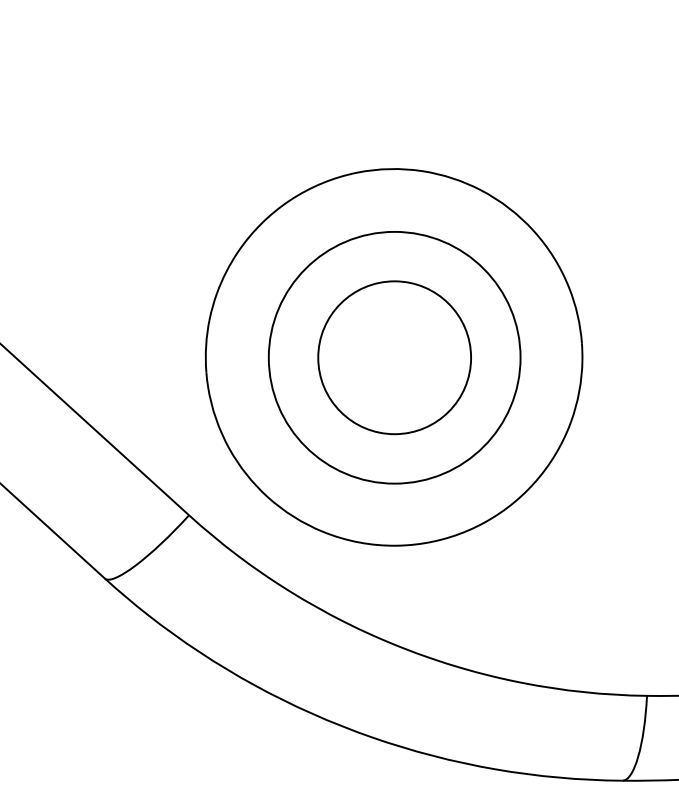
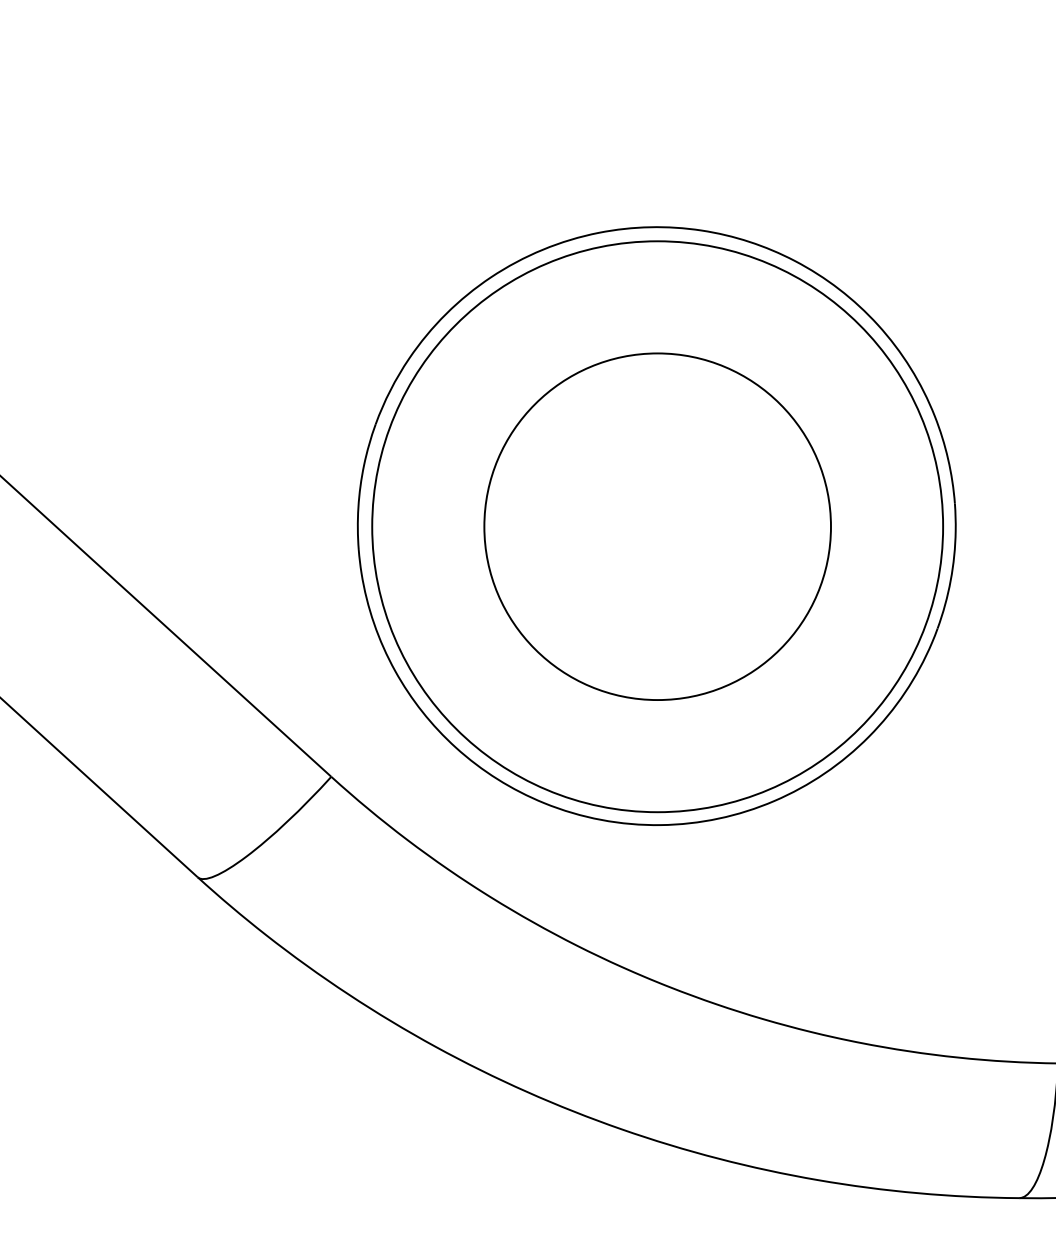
circle: (394, 357) -> (657, 526), size x1.43
circle: (394, 357) -> (657, 526), size x1.43

